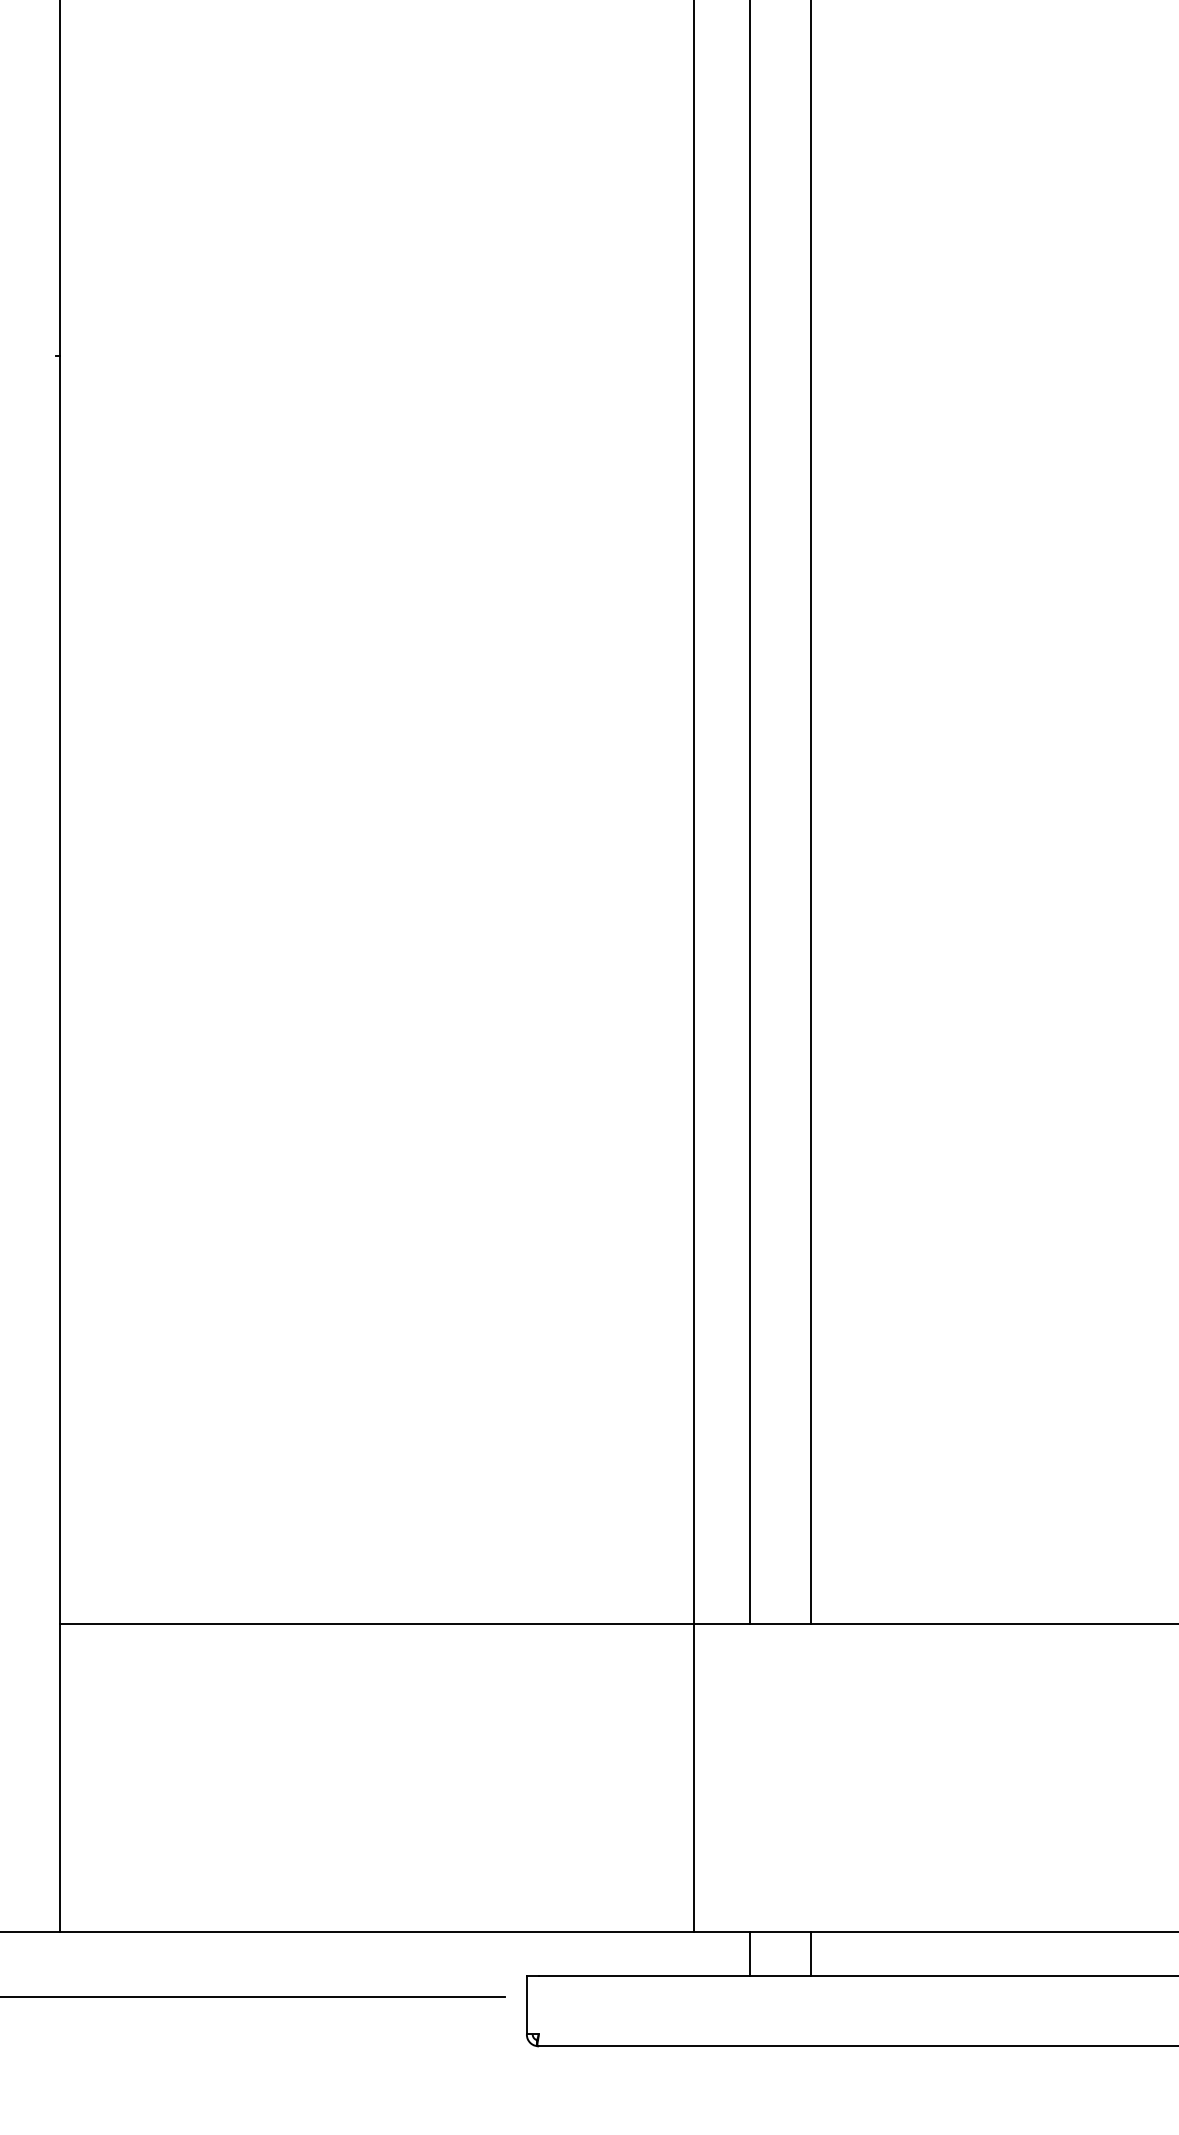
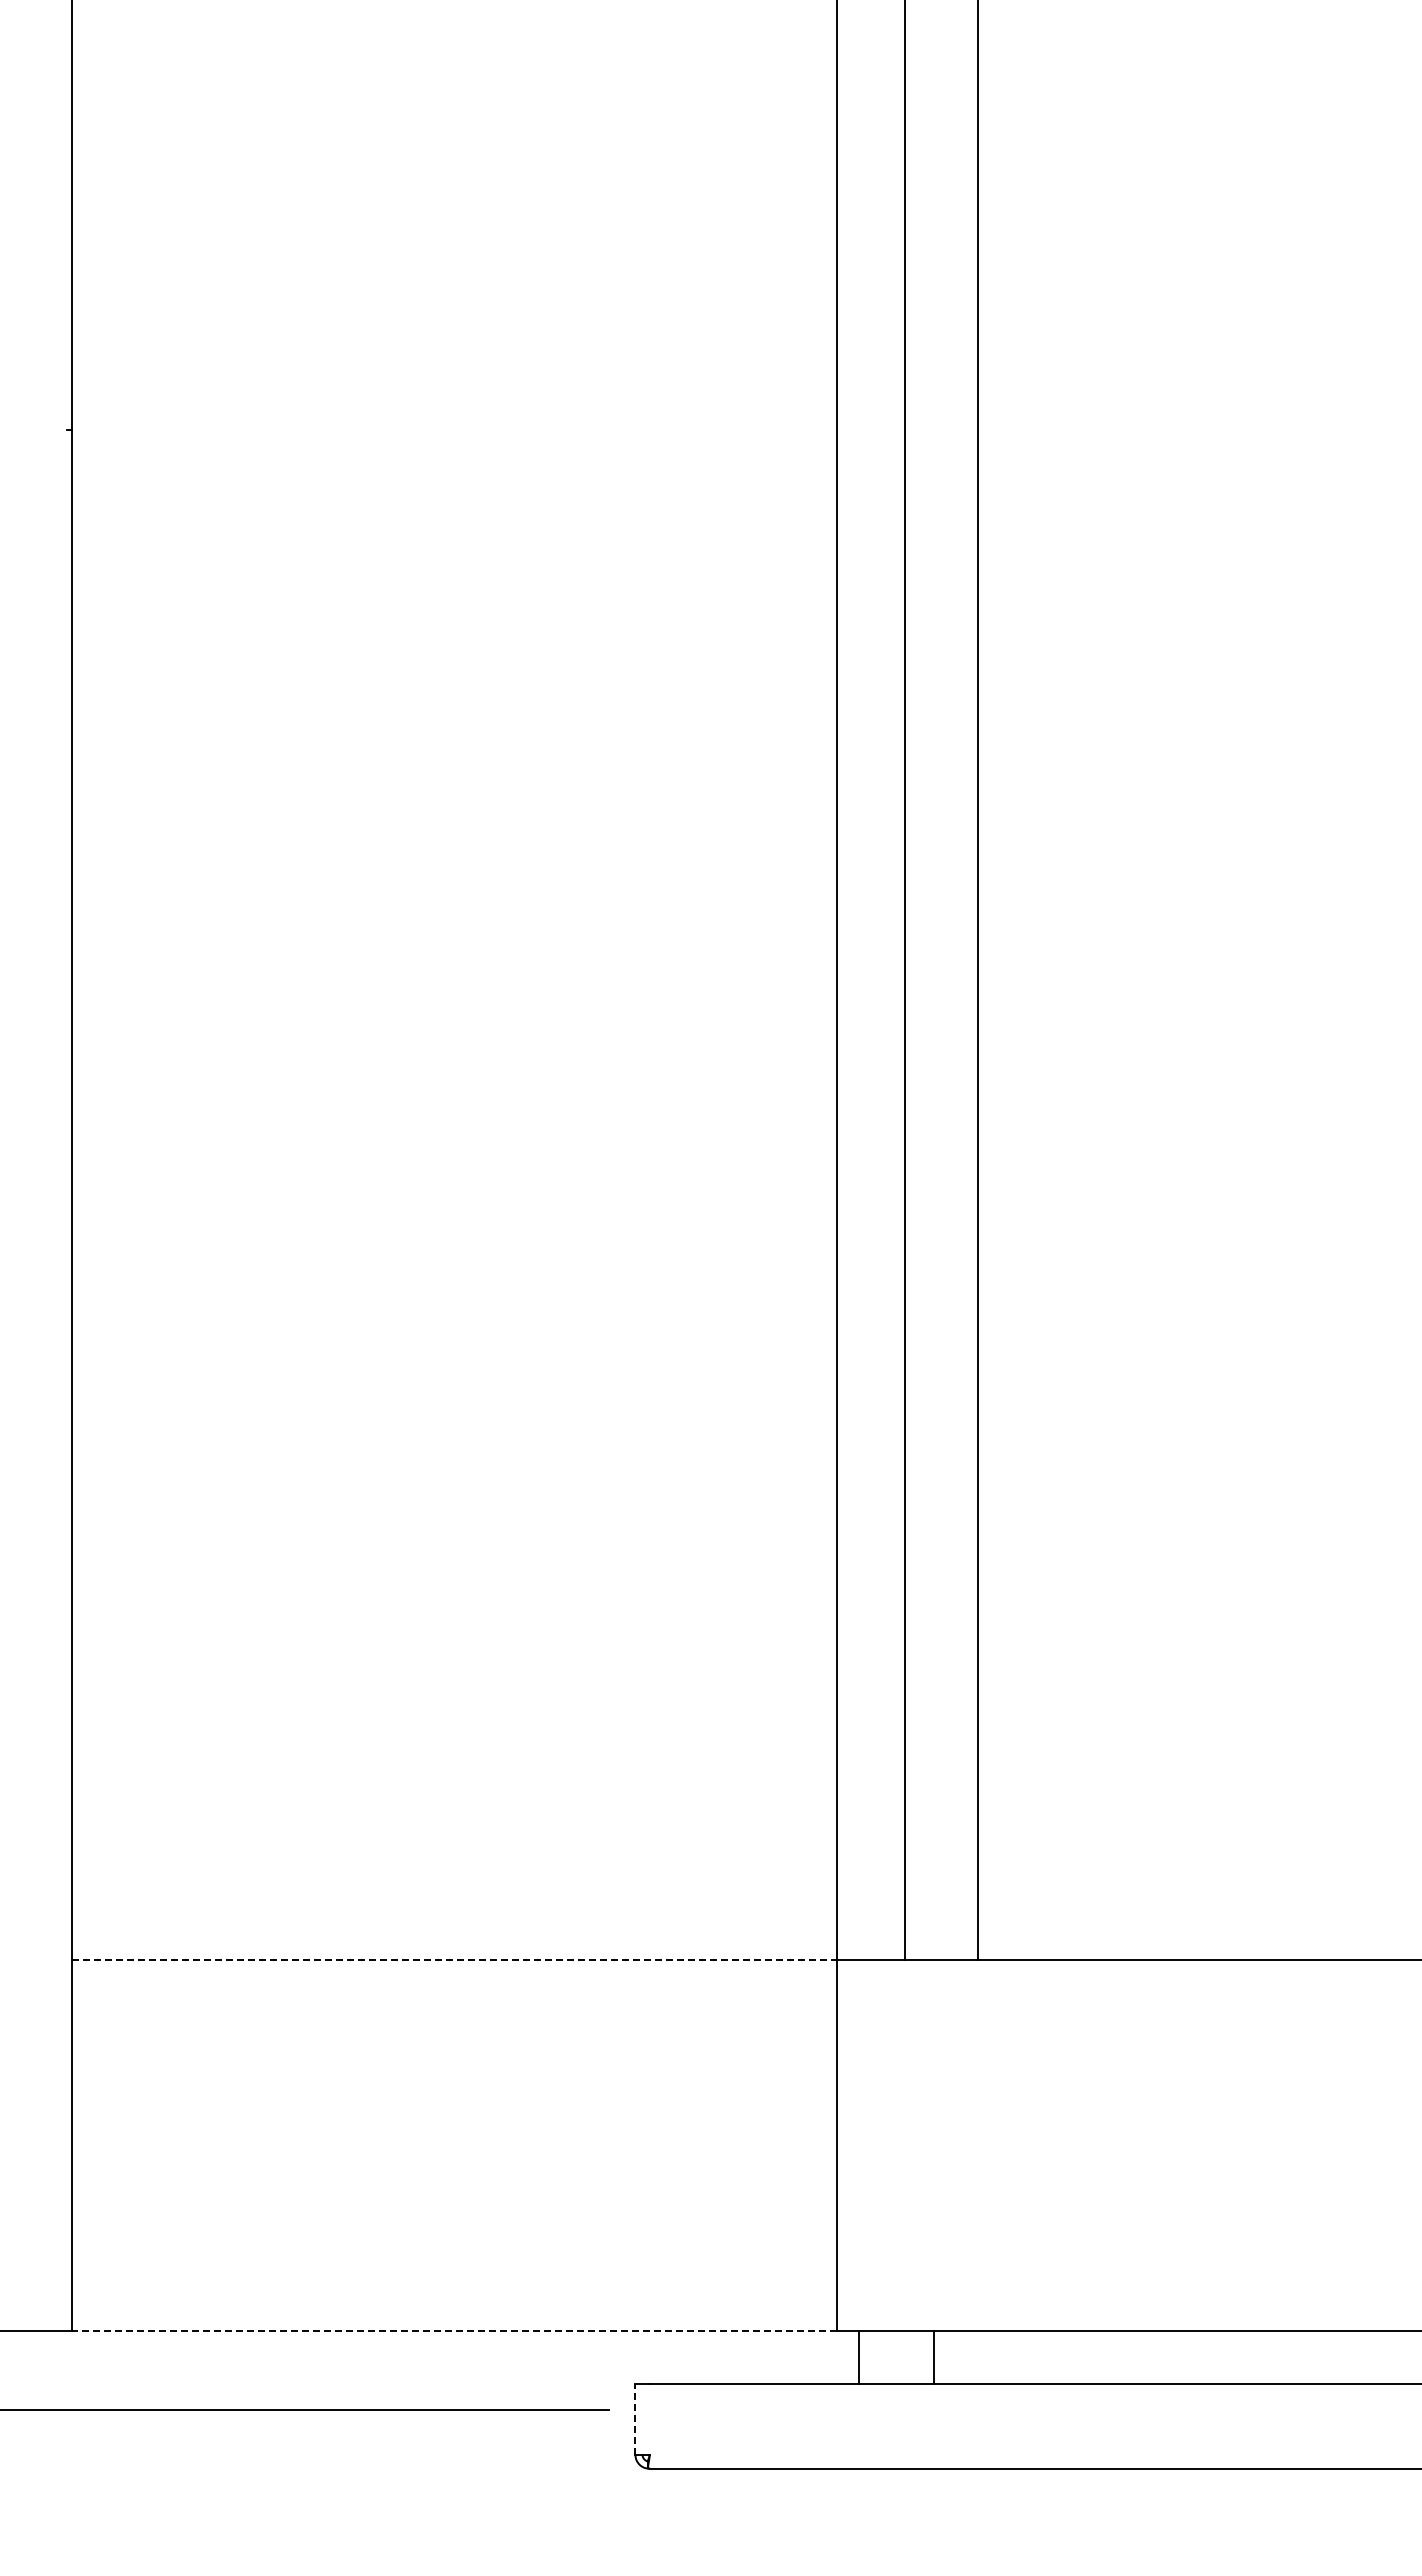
line: (376, 1624) -> (454, 1959), solid -> dashed
line: (376, 1931) -> (454, 2330), solid -> dashed
line: (749, 1953) -> (858, 2356), moved
line: (810, 1953) -> (933, 2356), moved
line: (526, 2004) -> (635, 2418), solid -> dashed

